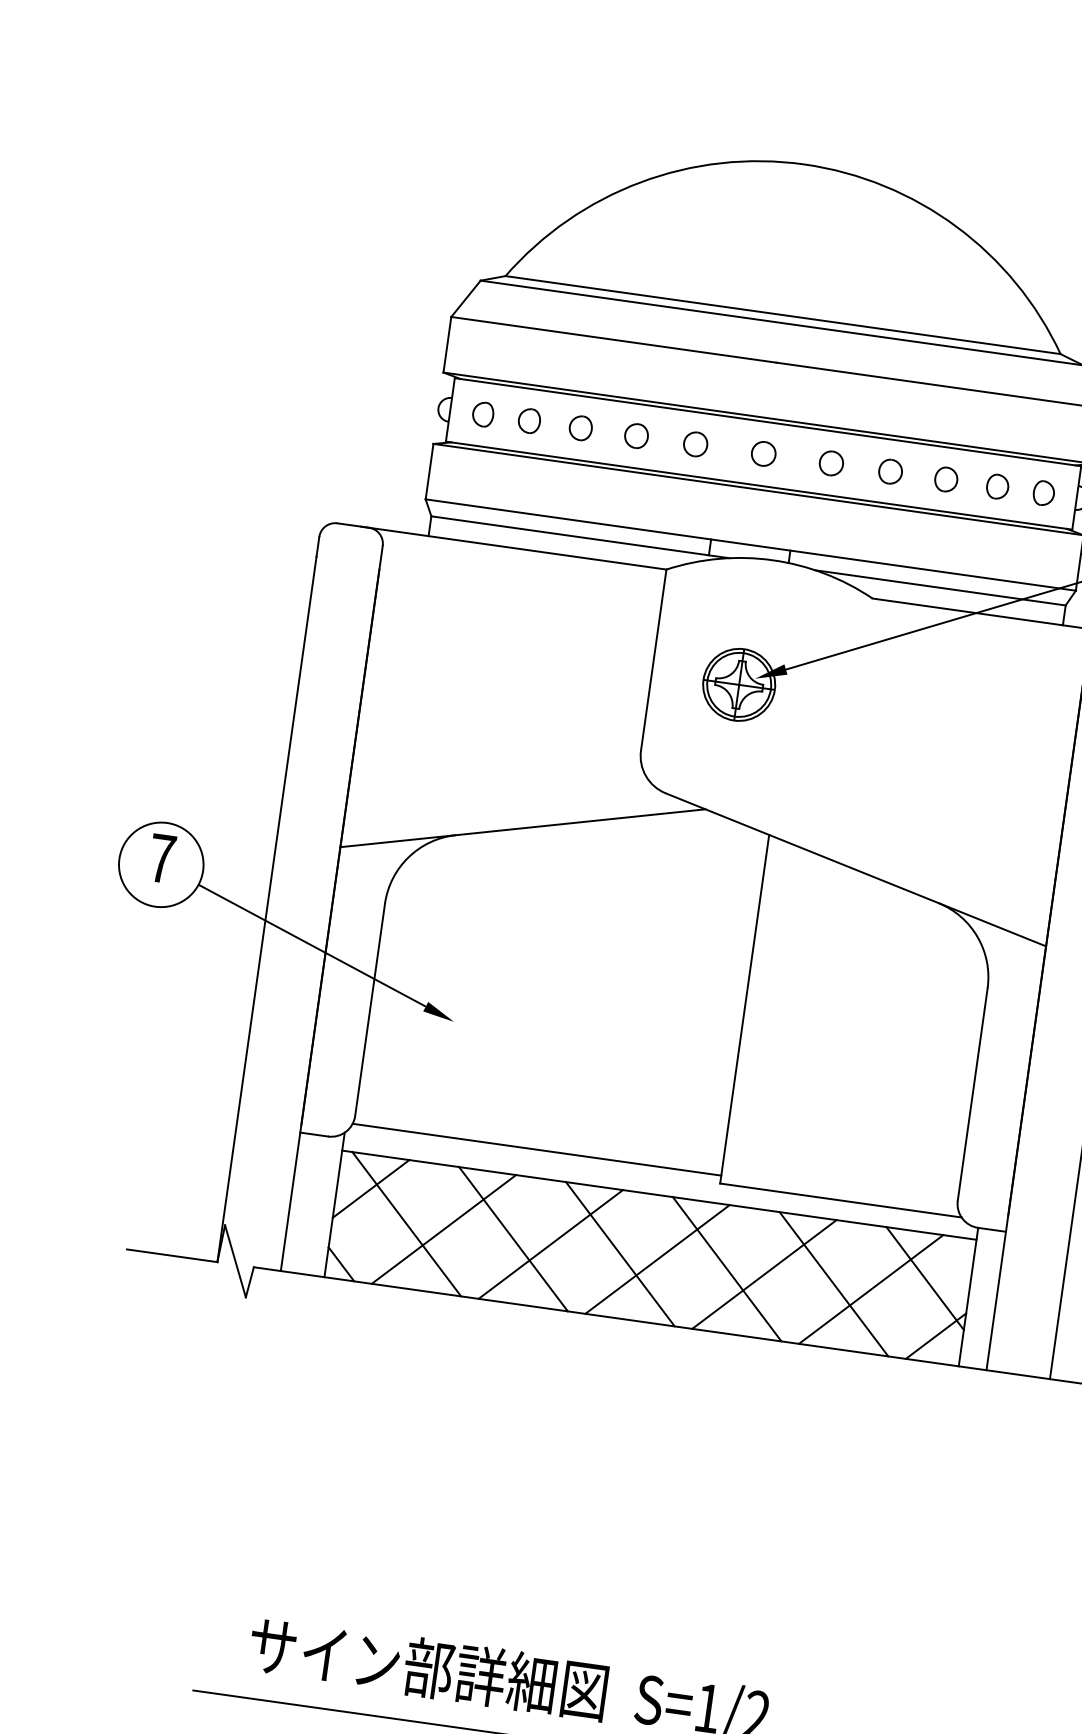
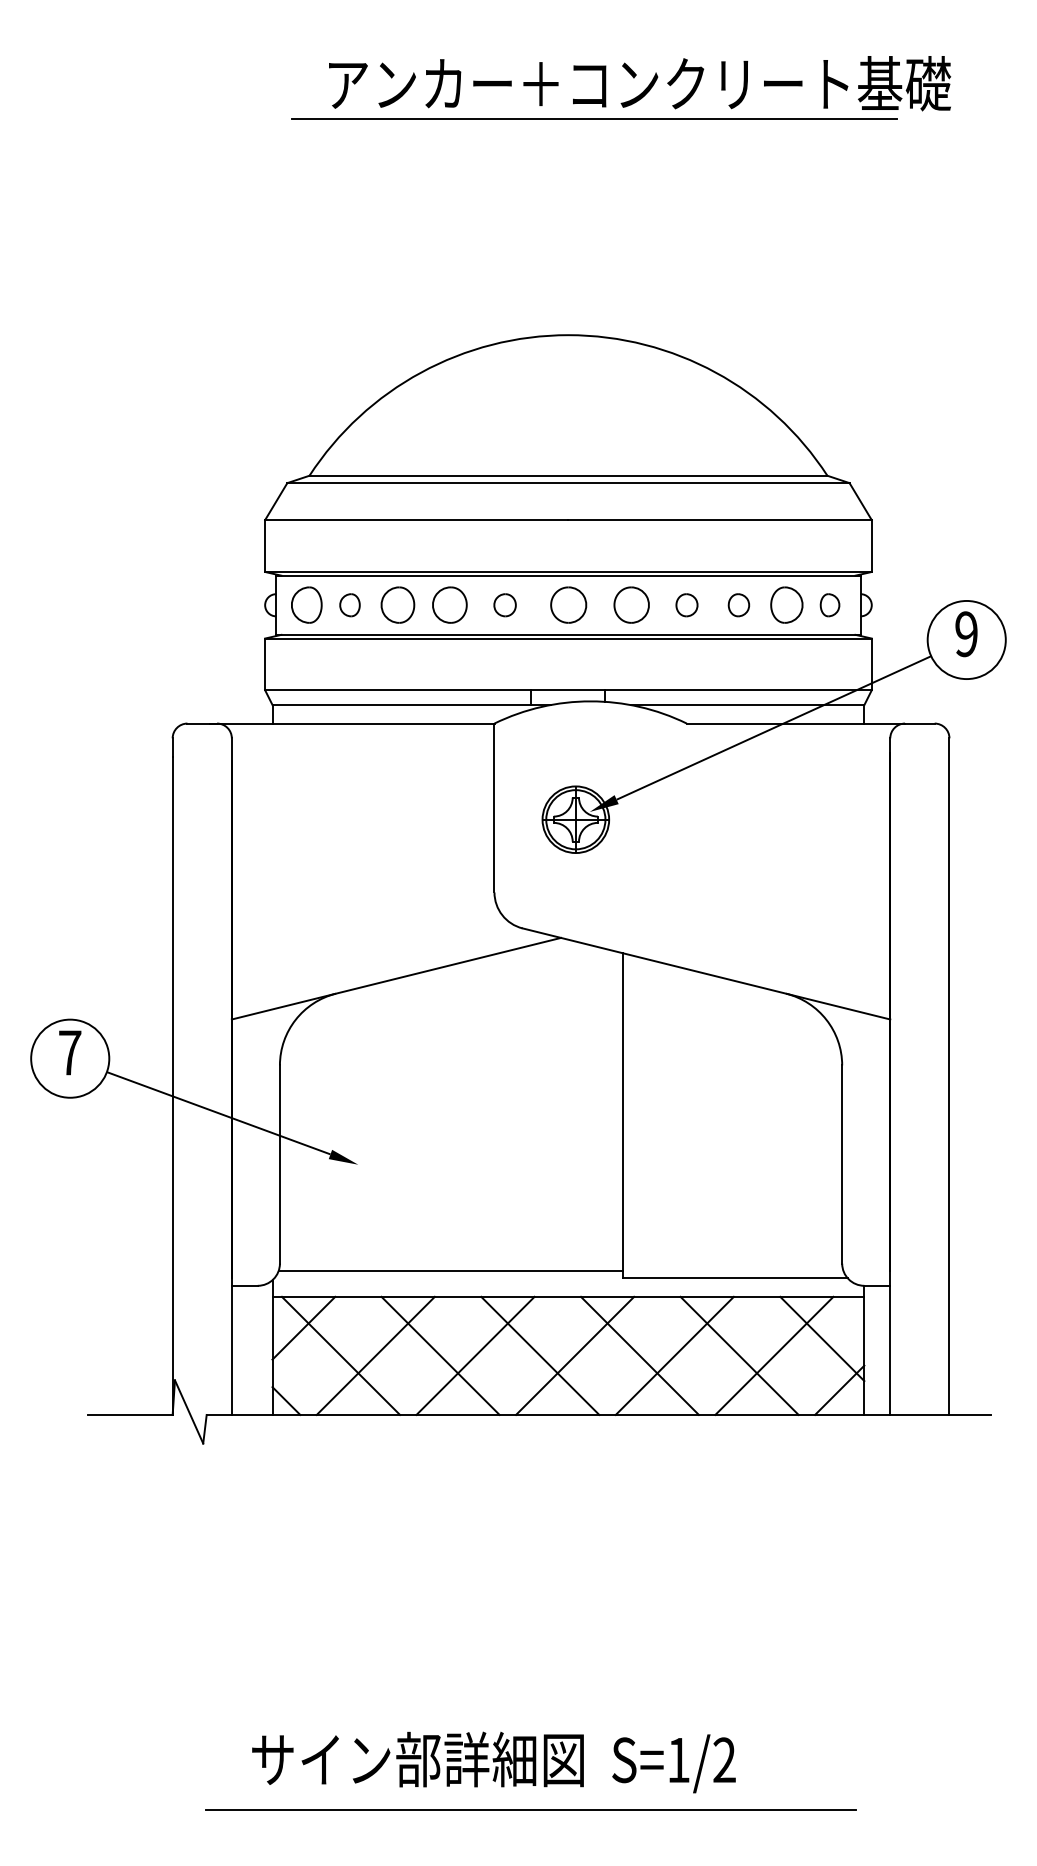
part: (482, 414) -> (306, 605), size x1.6
part: (580, 428) -> (397, 605), size x1.6
part: (636, 436) -> (449, 605), size x1.6
part: (763, 454) -> (568, 605), size x1.6
part: (831, 463) -> (631, 605), size x1.6
part: (997, 487) -> (786, 605), size x1.6

